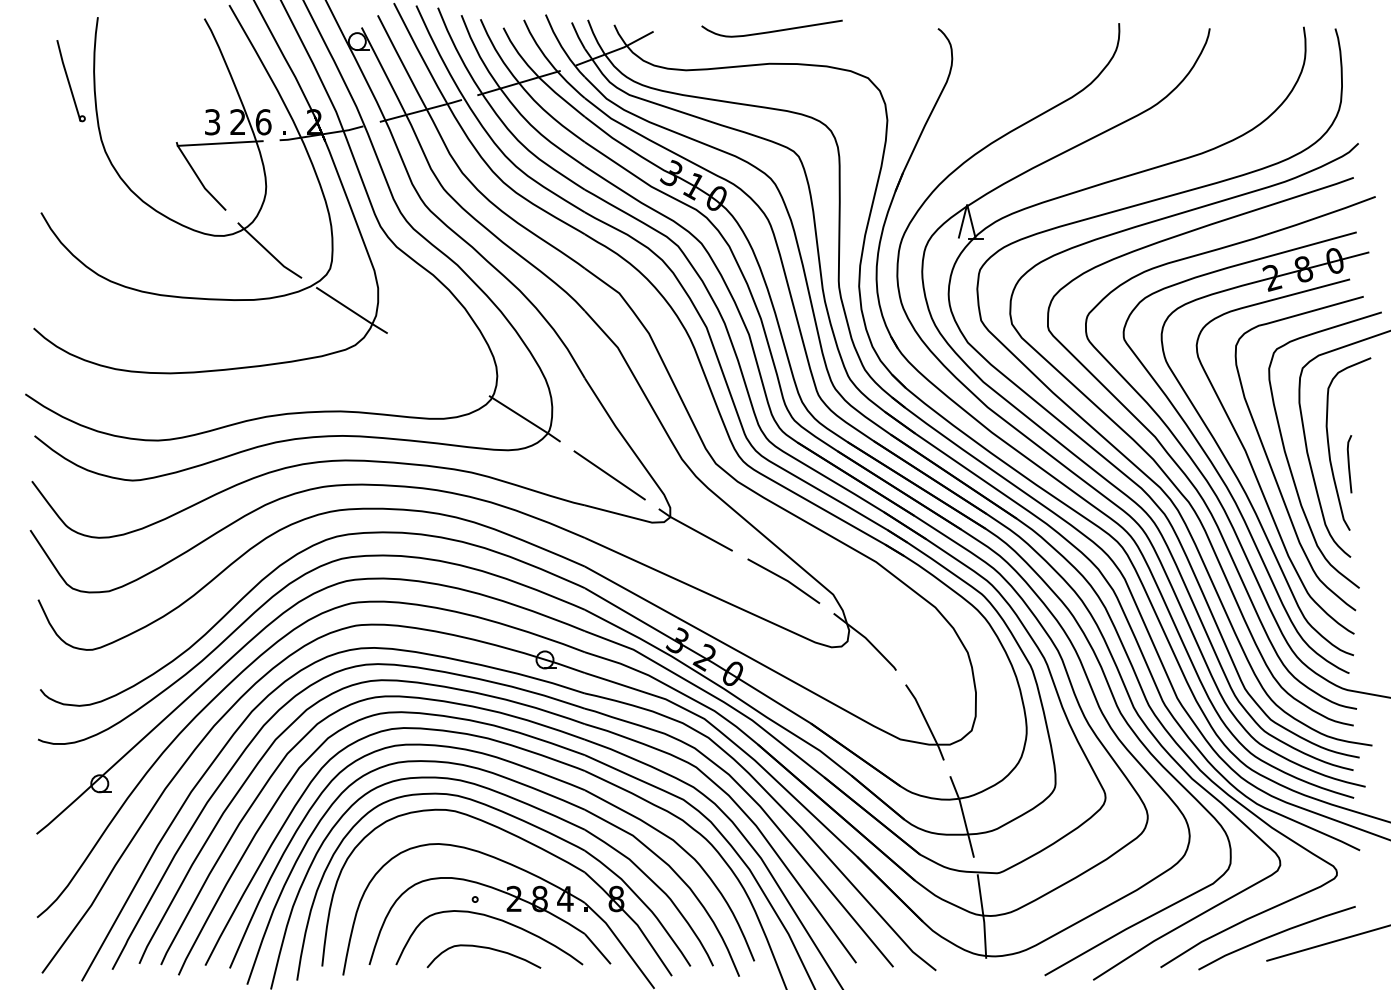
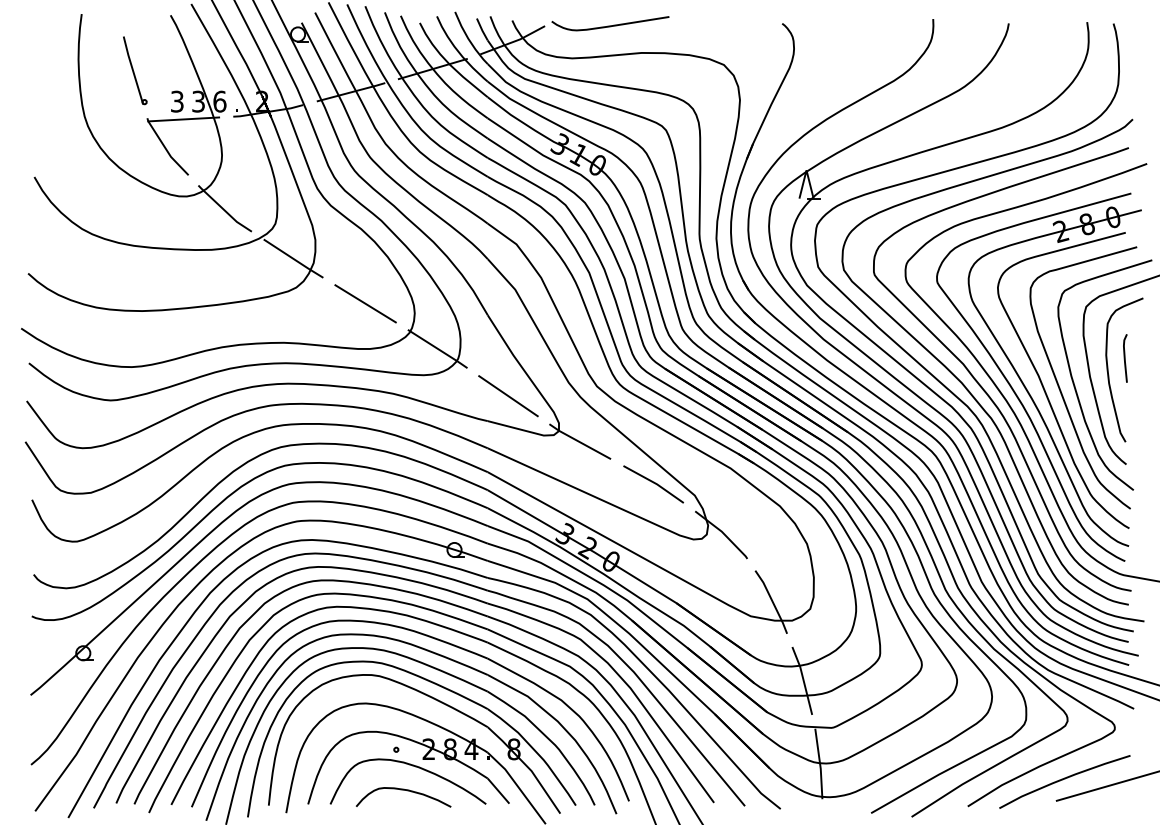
curve: (772, 30) -> (610, 25), moved
part: (70, 81) -> (134, 71), moved
text: (237, 122) -> (198, 101), 2 -> 3
line: (438, 364) -> (365, 303), added
line: (1349, 464) -> (1125, 358), moved

